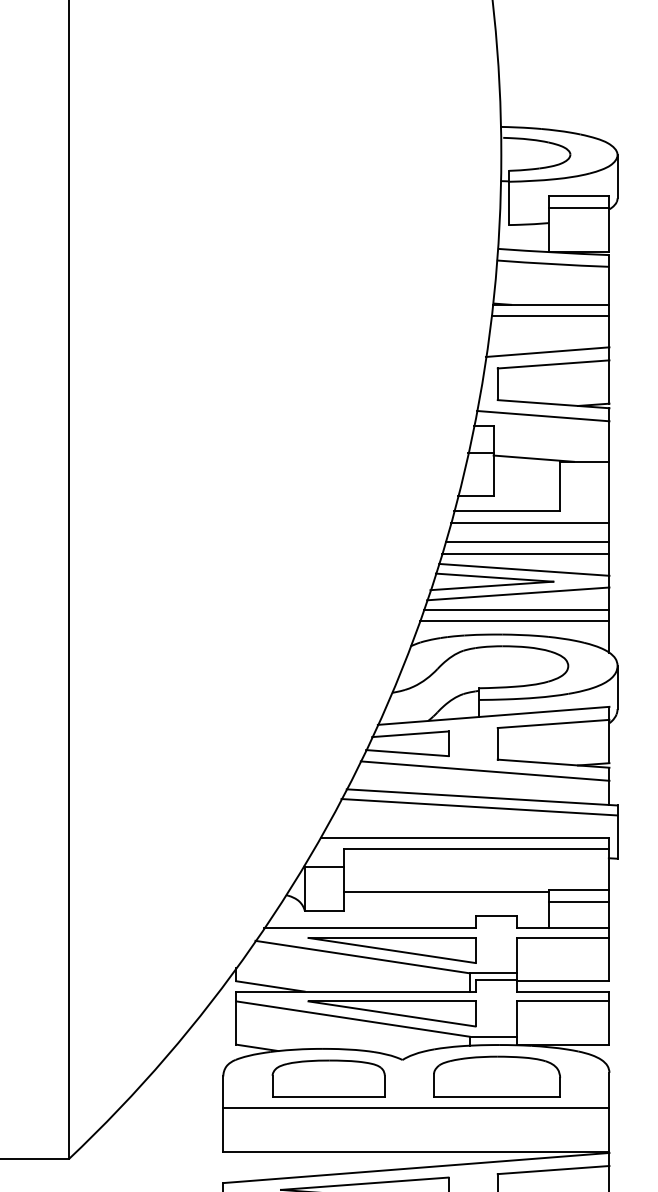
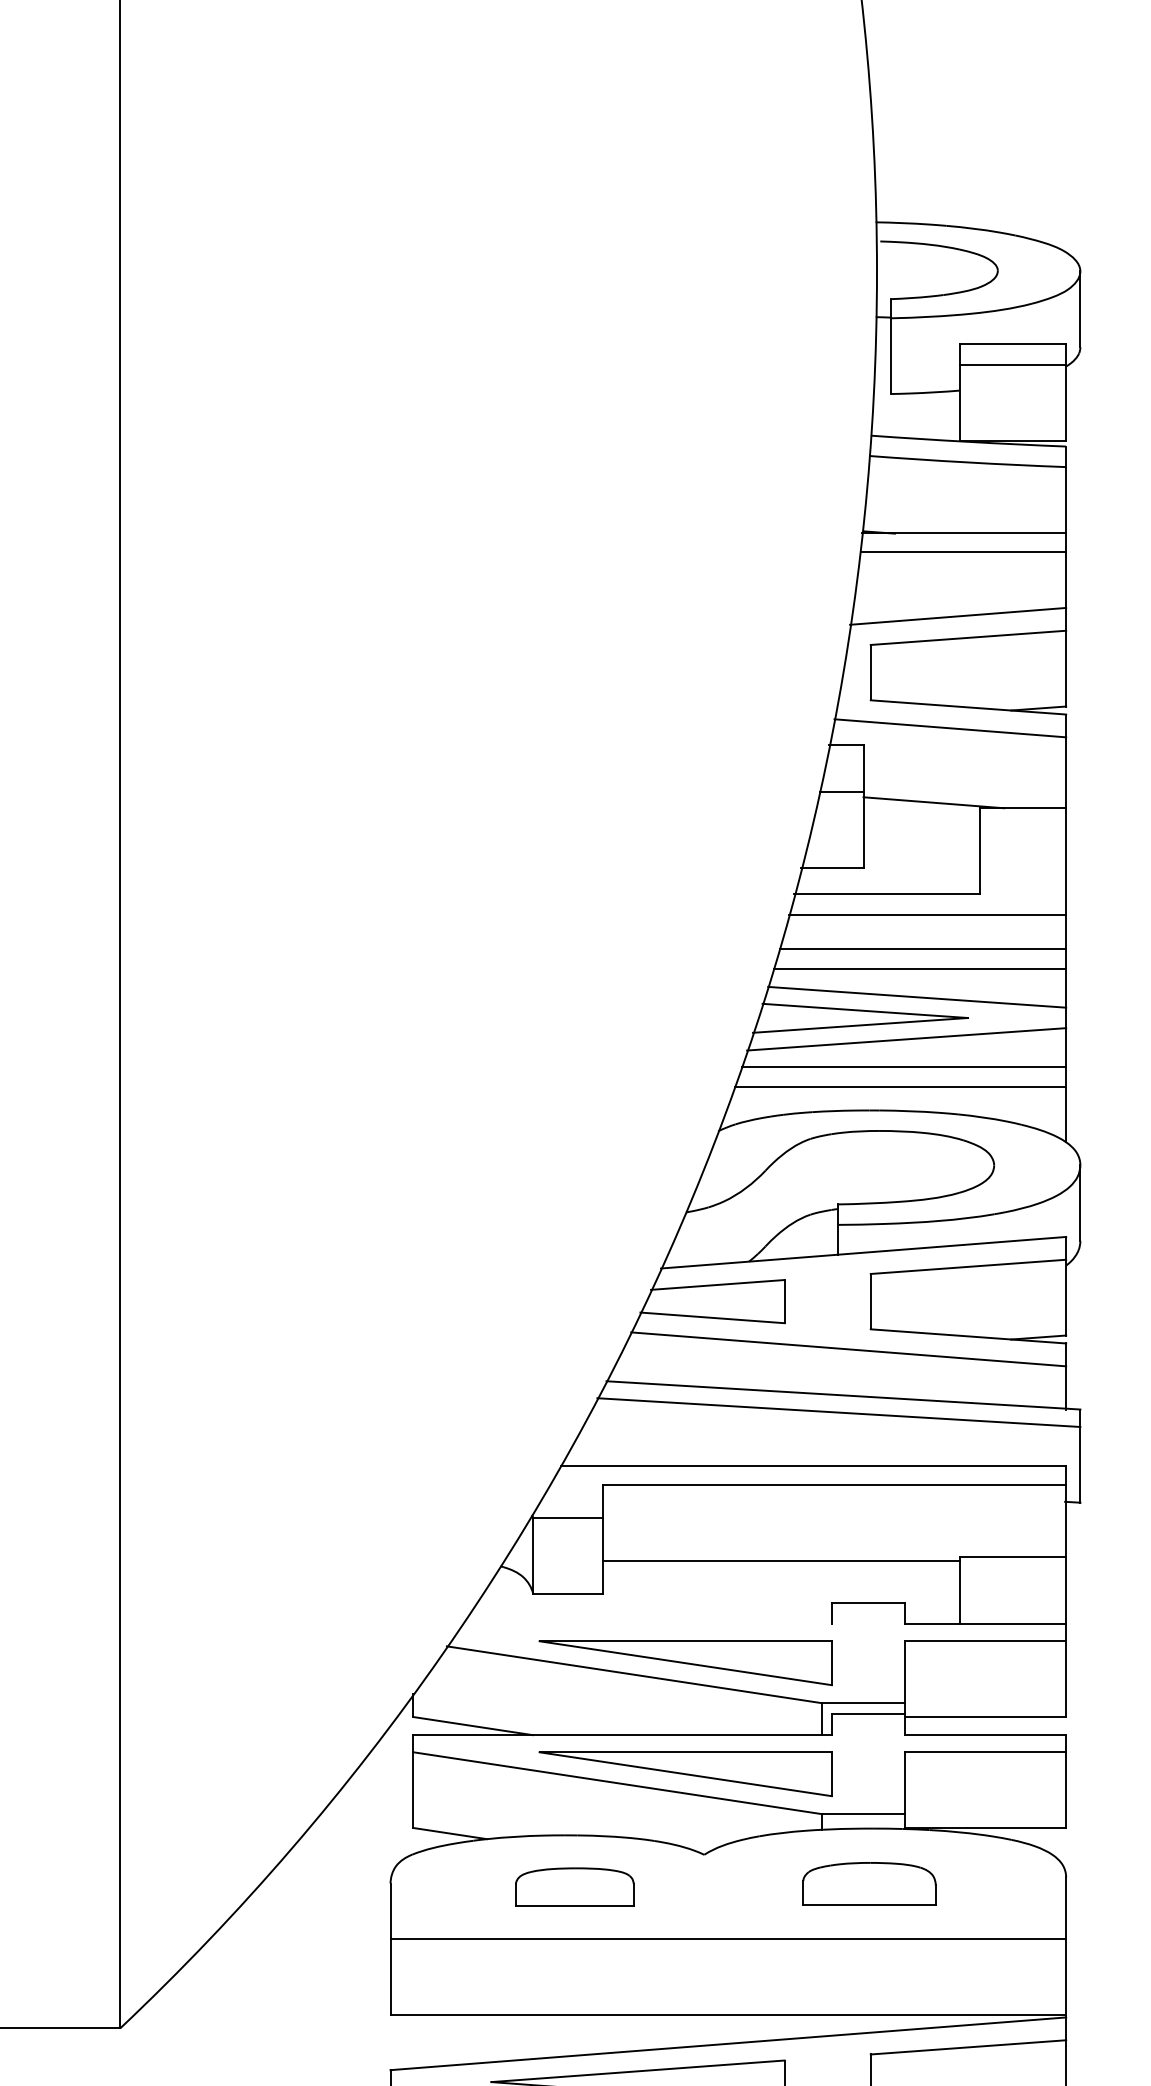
line: (578, 902) -> (1012, 1579), removed
line: (369, 928) -> (646, 1624), removed
part: (496, 1076) -> (868, 1883), size x0.6
part: (328, 1078) -> (574, 1887), size x0.6

